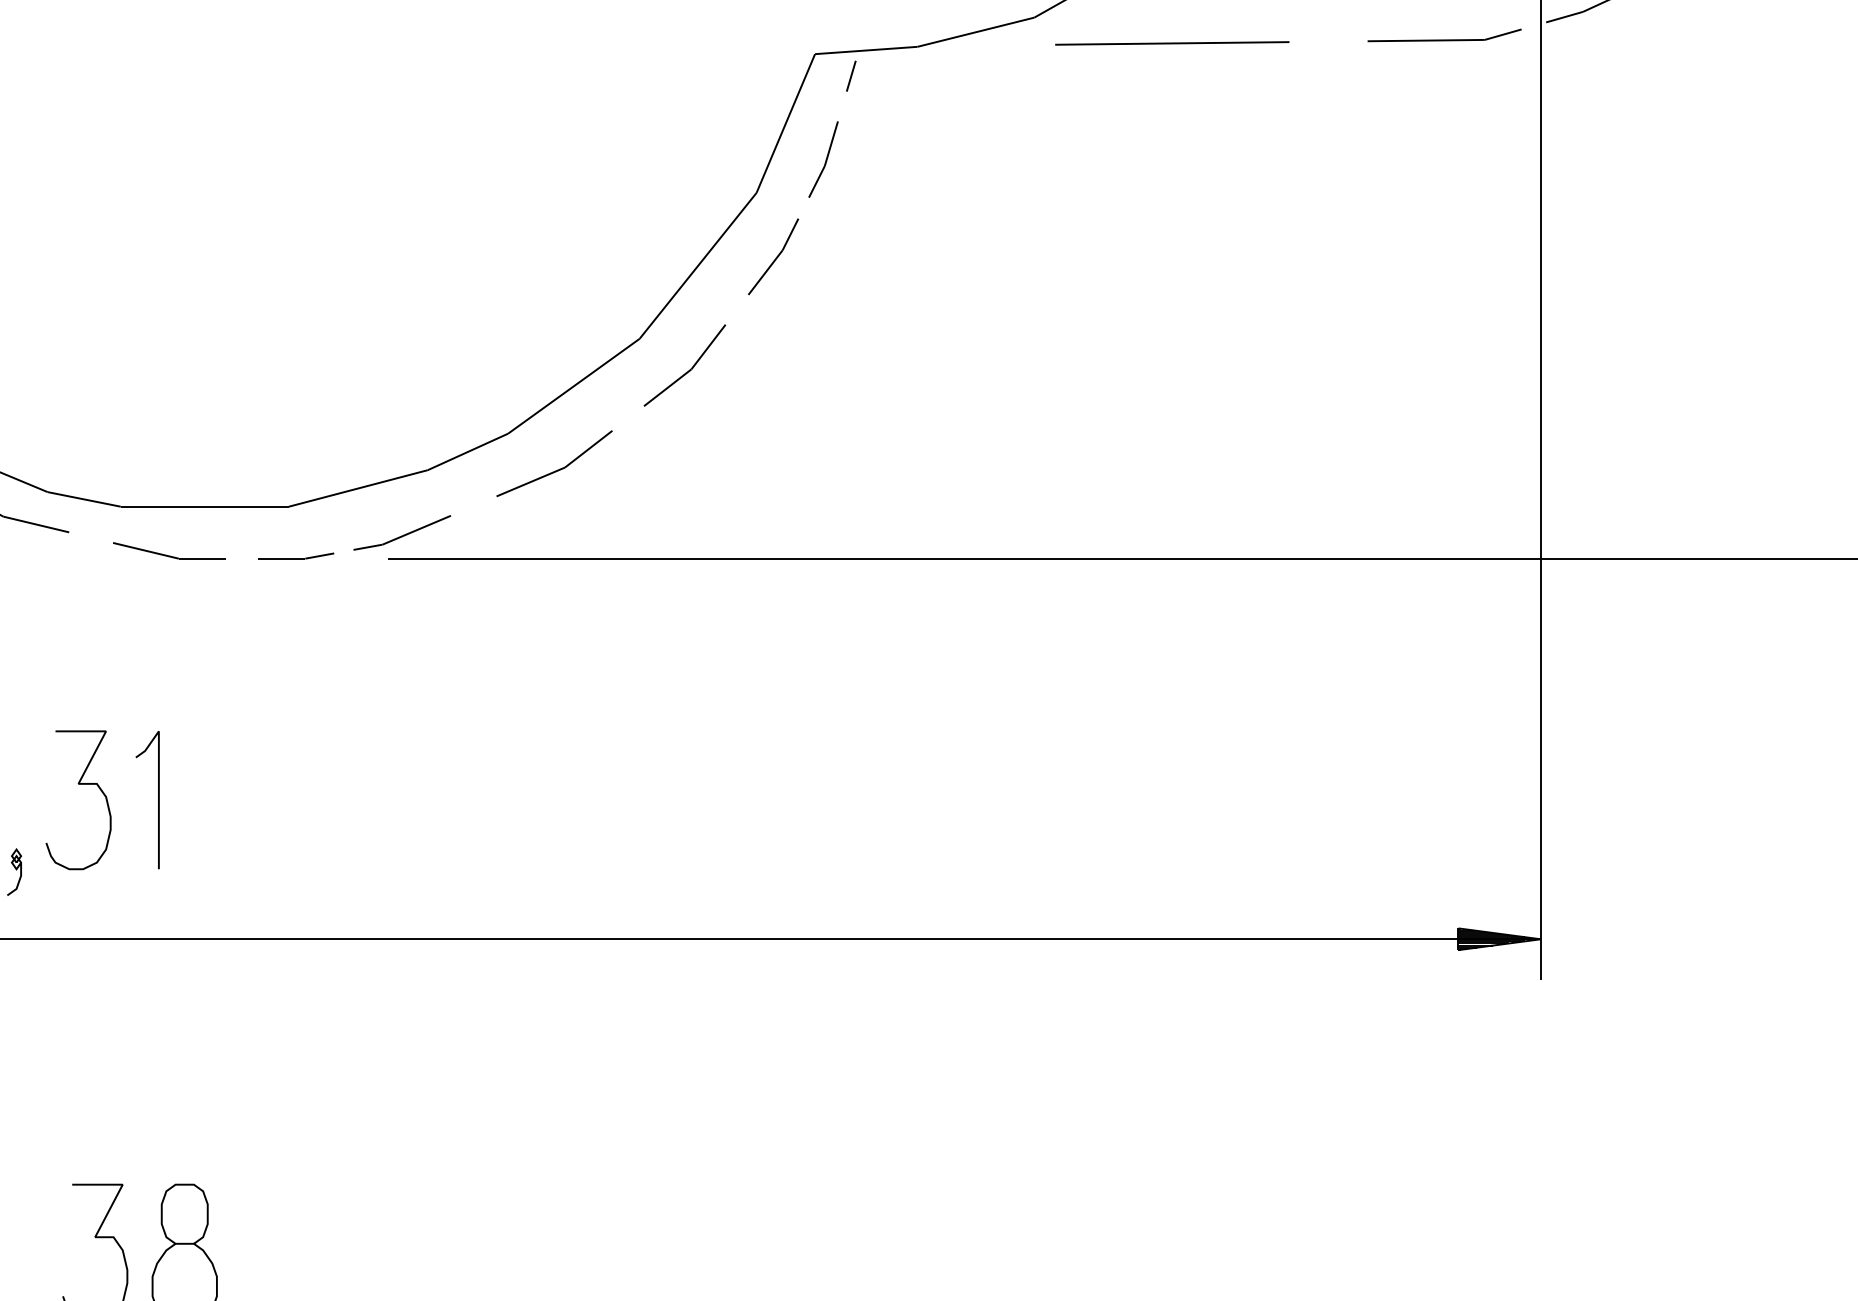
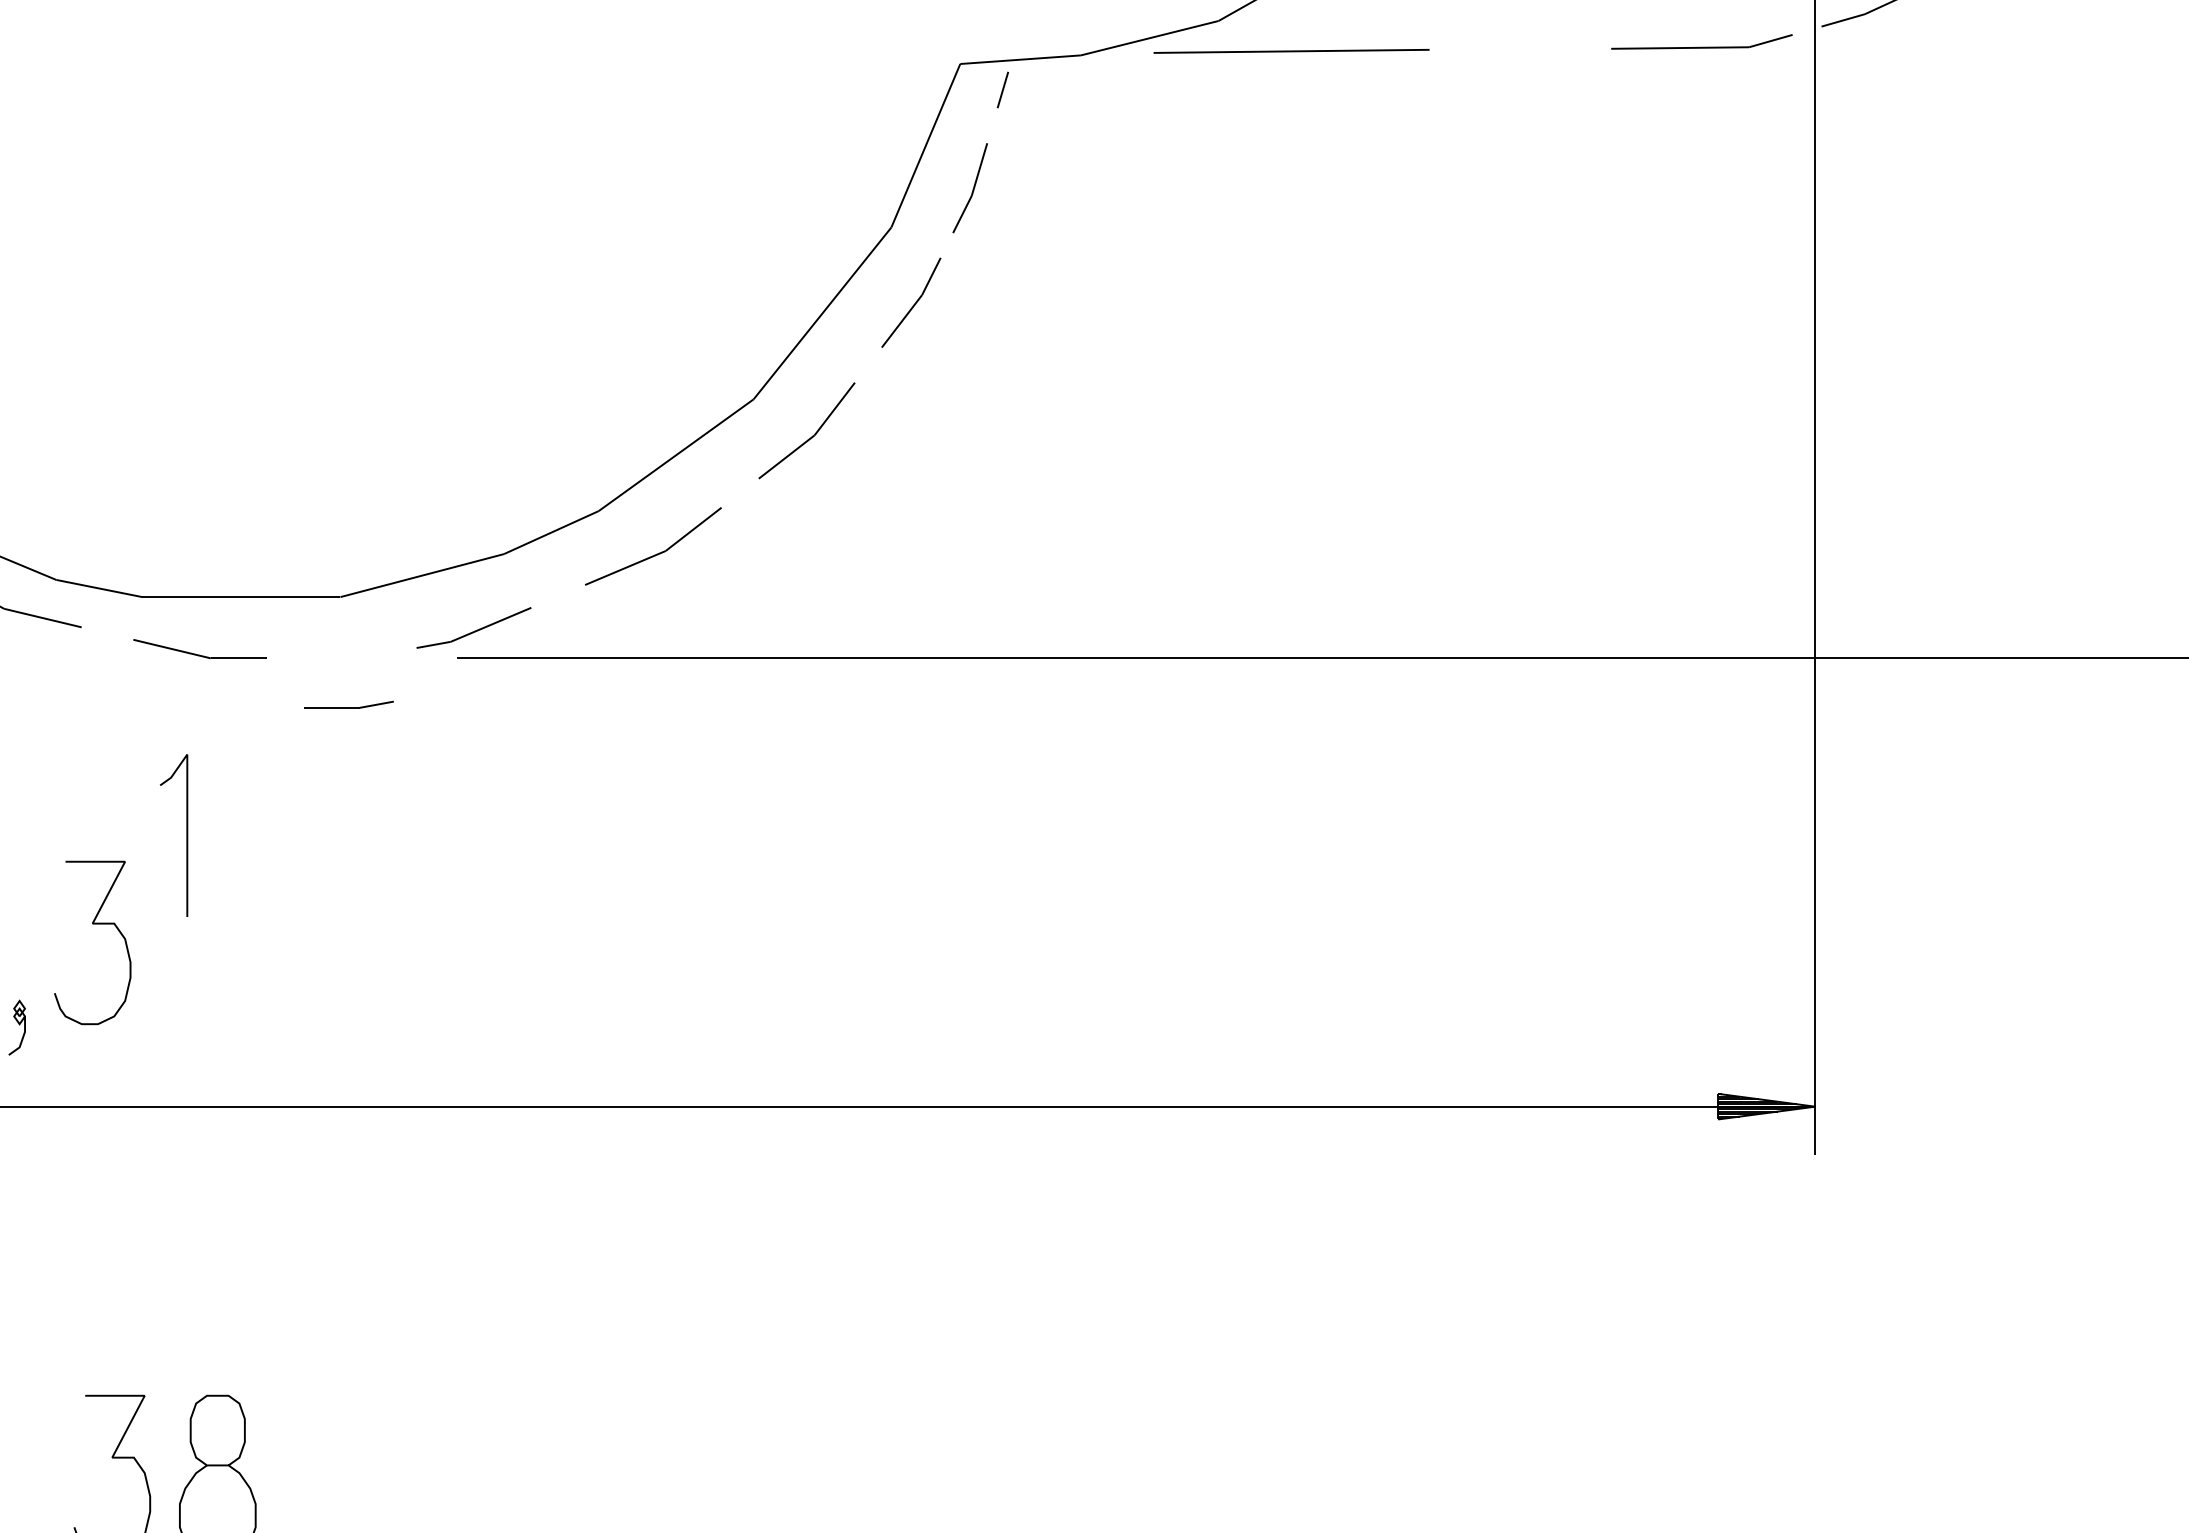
line: (1172, 43) -> (1291, 51), moved
part: (296, 555) -> (349, 704), moved
line: (158, 800) -> (186, 836), moved

